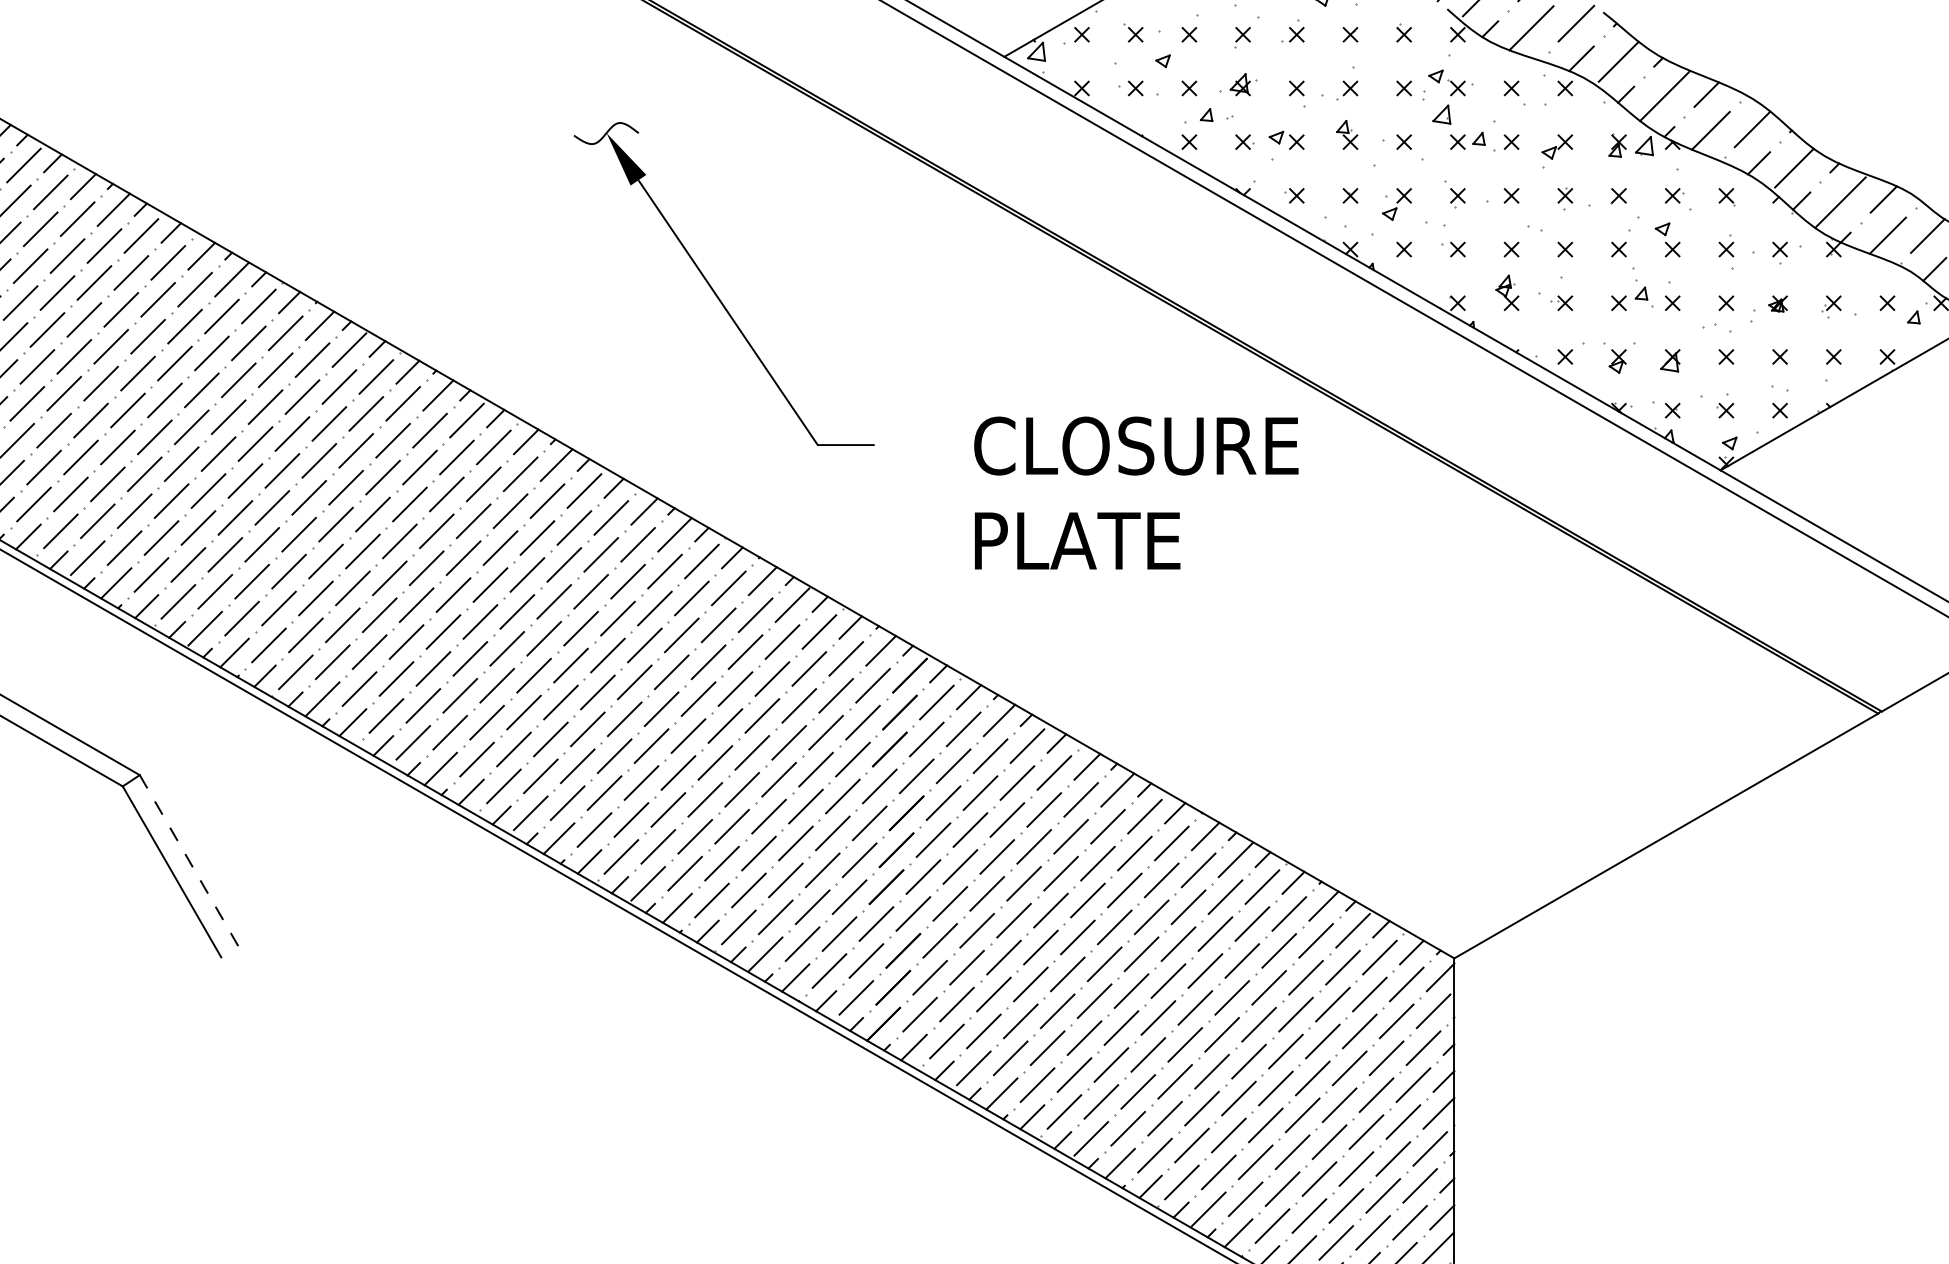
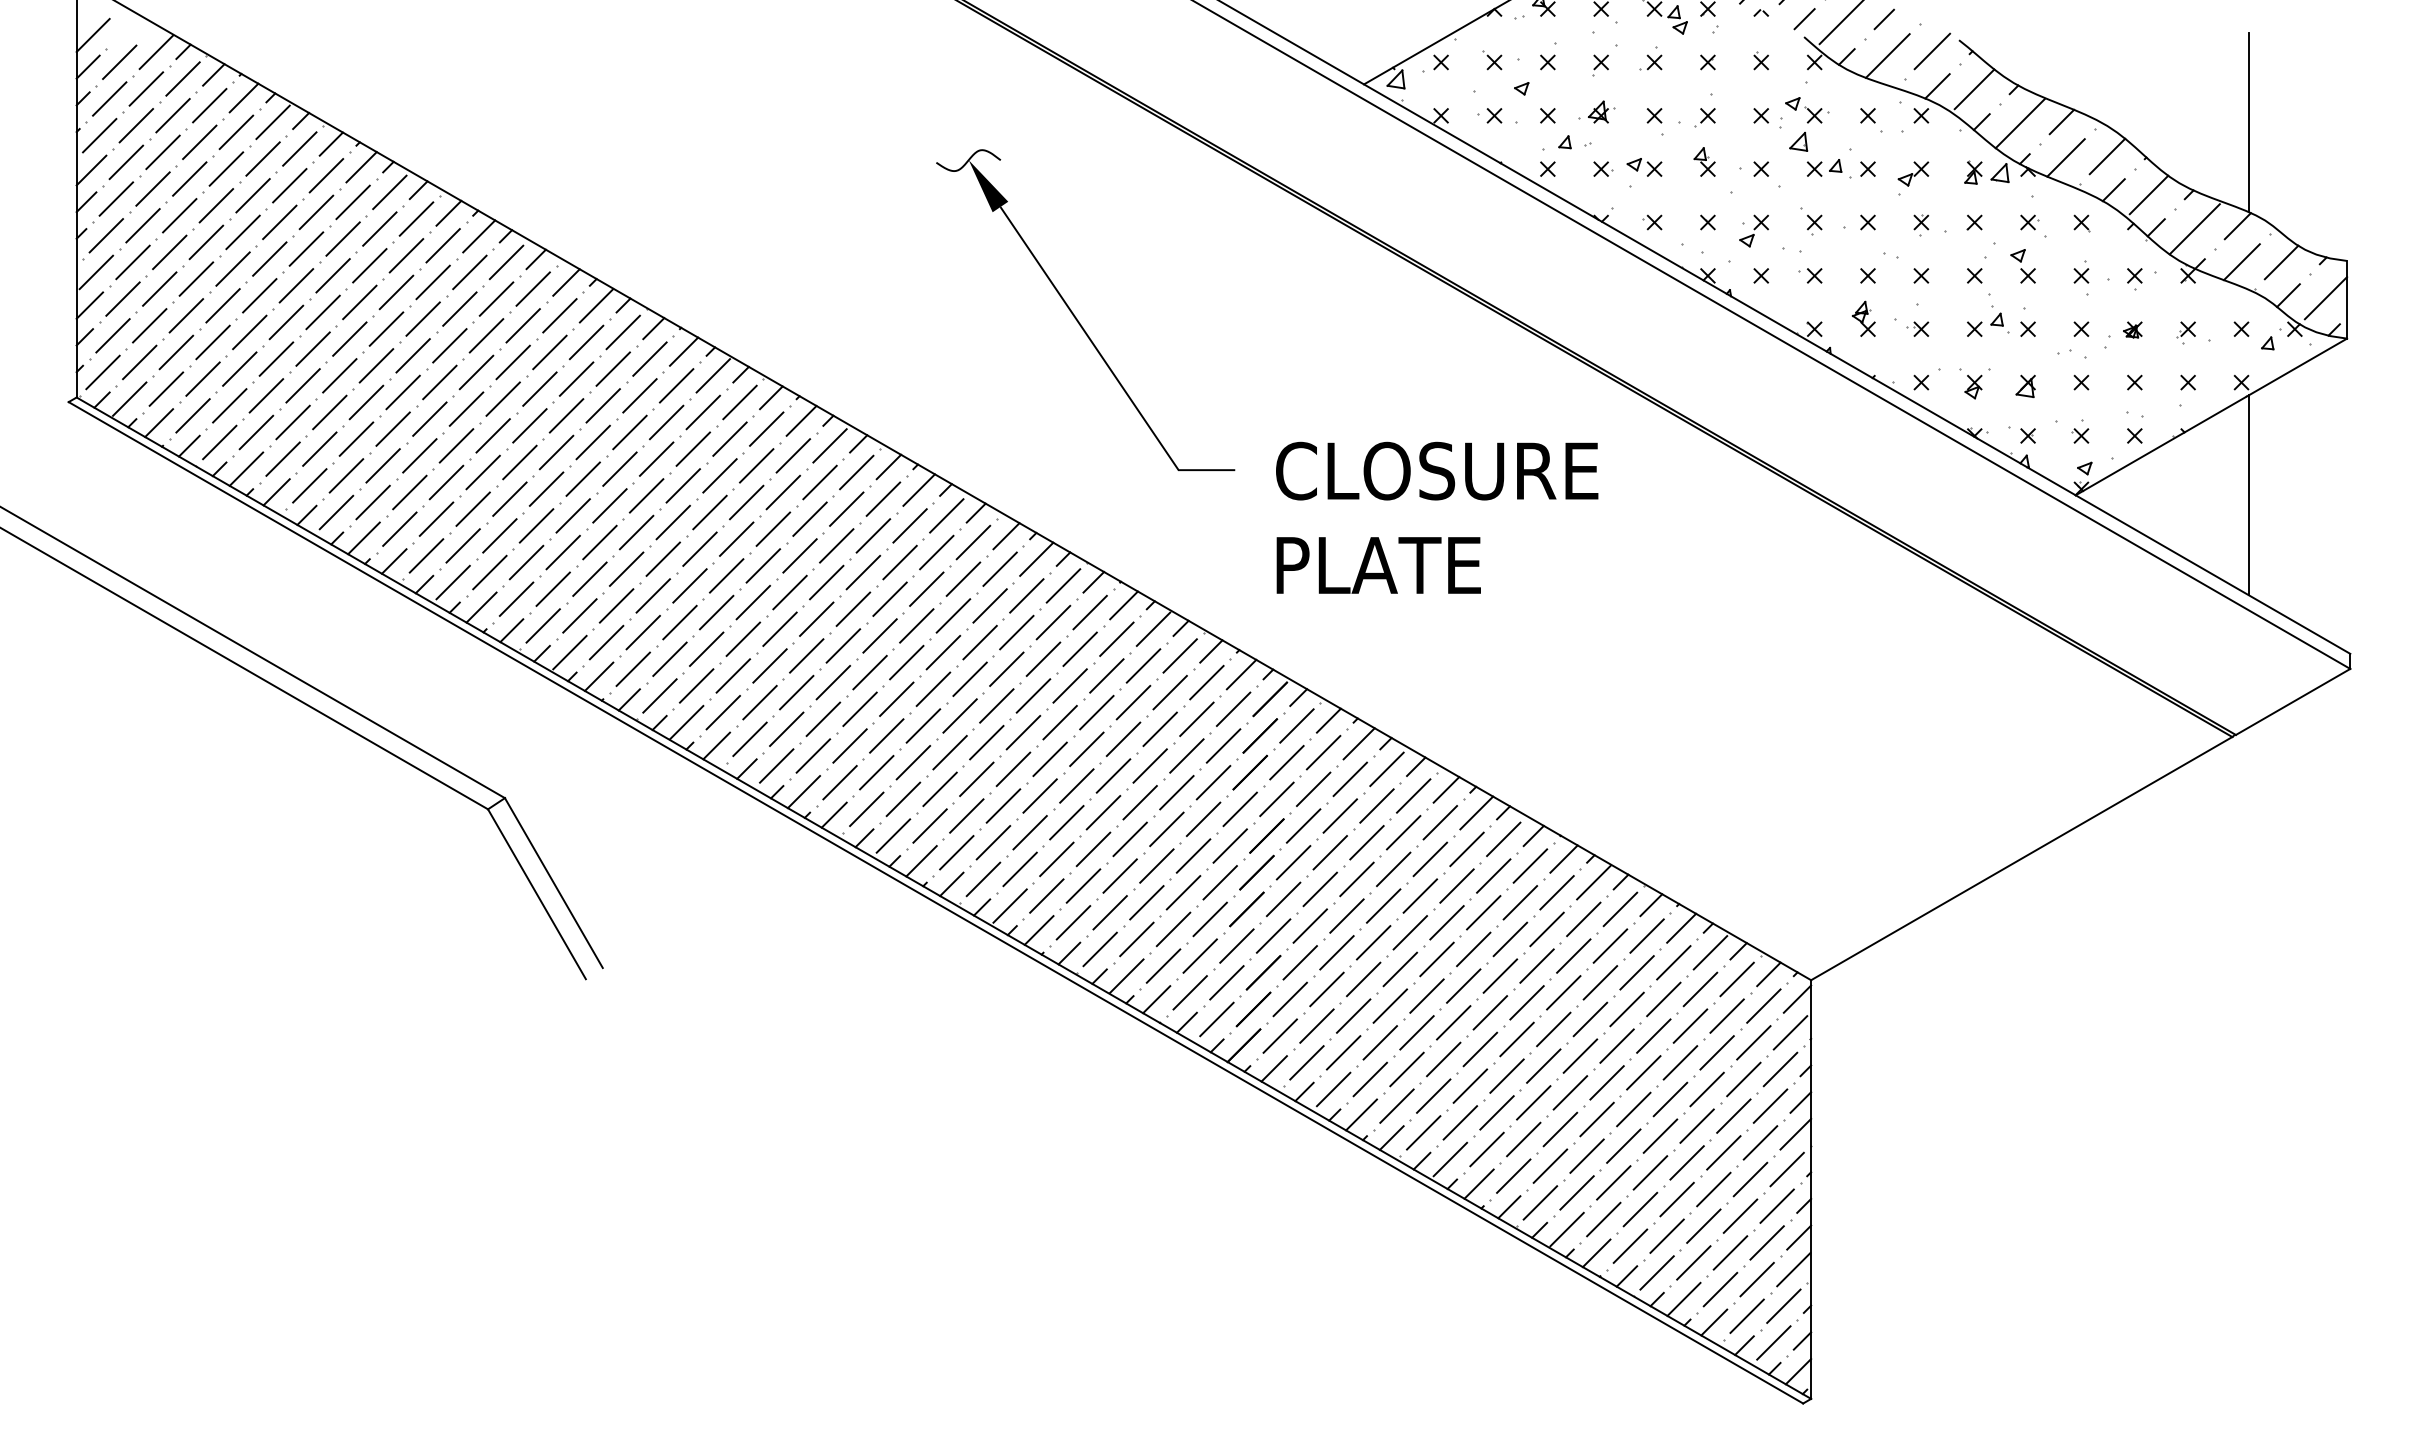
line: (1895, 95) -> (2249, 122), added
line: (1895, 470) -> (2249, 495), added
text: (1136, 492) -> (1437, 517), moved
line: (189, 861) -> (554, 883), dashed -> solid

